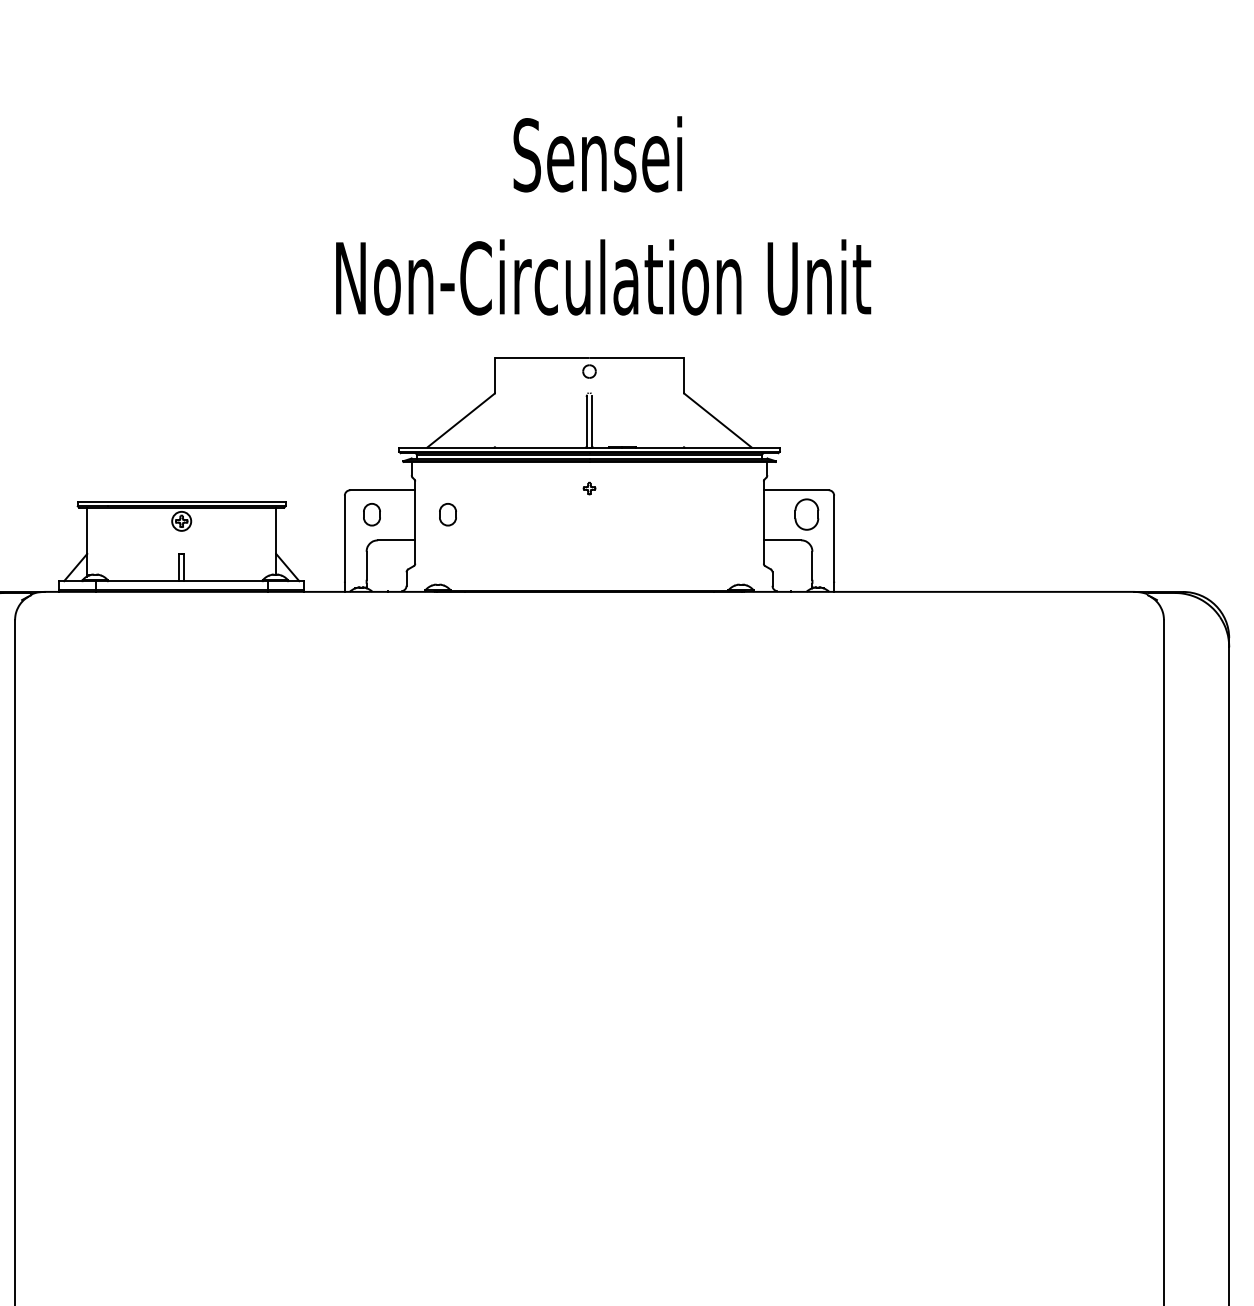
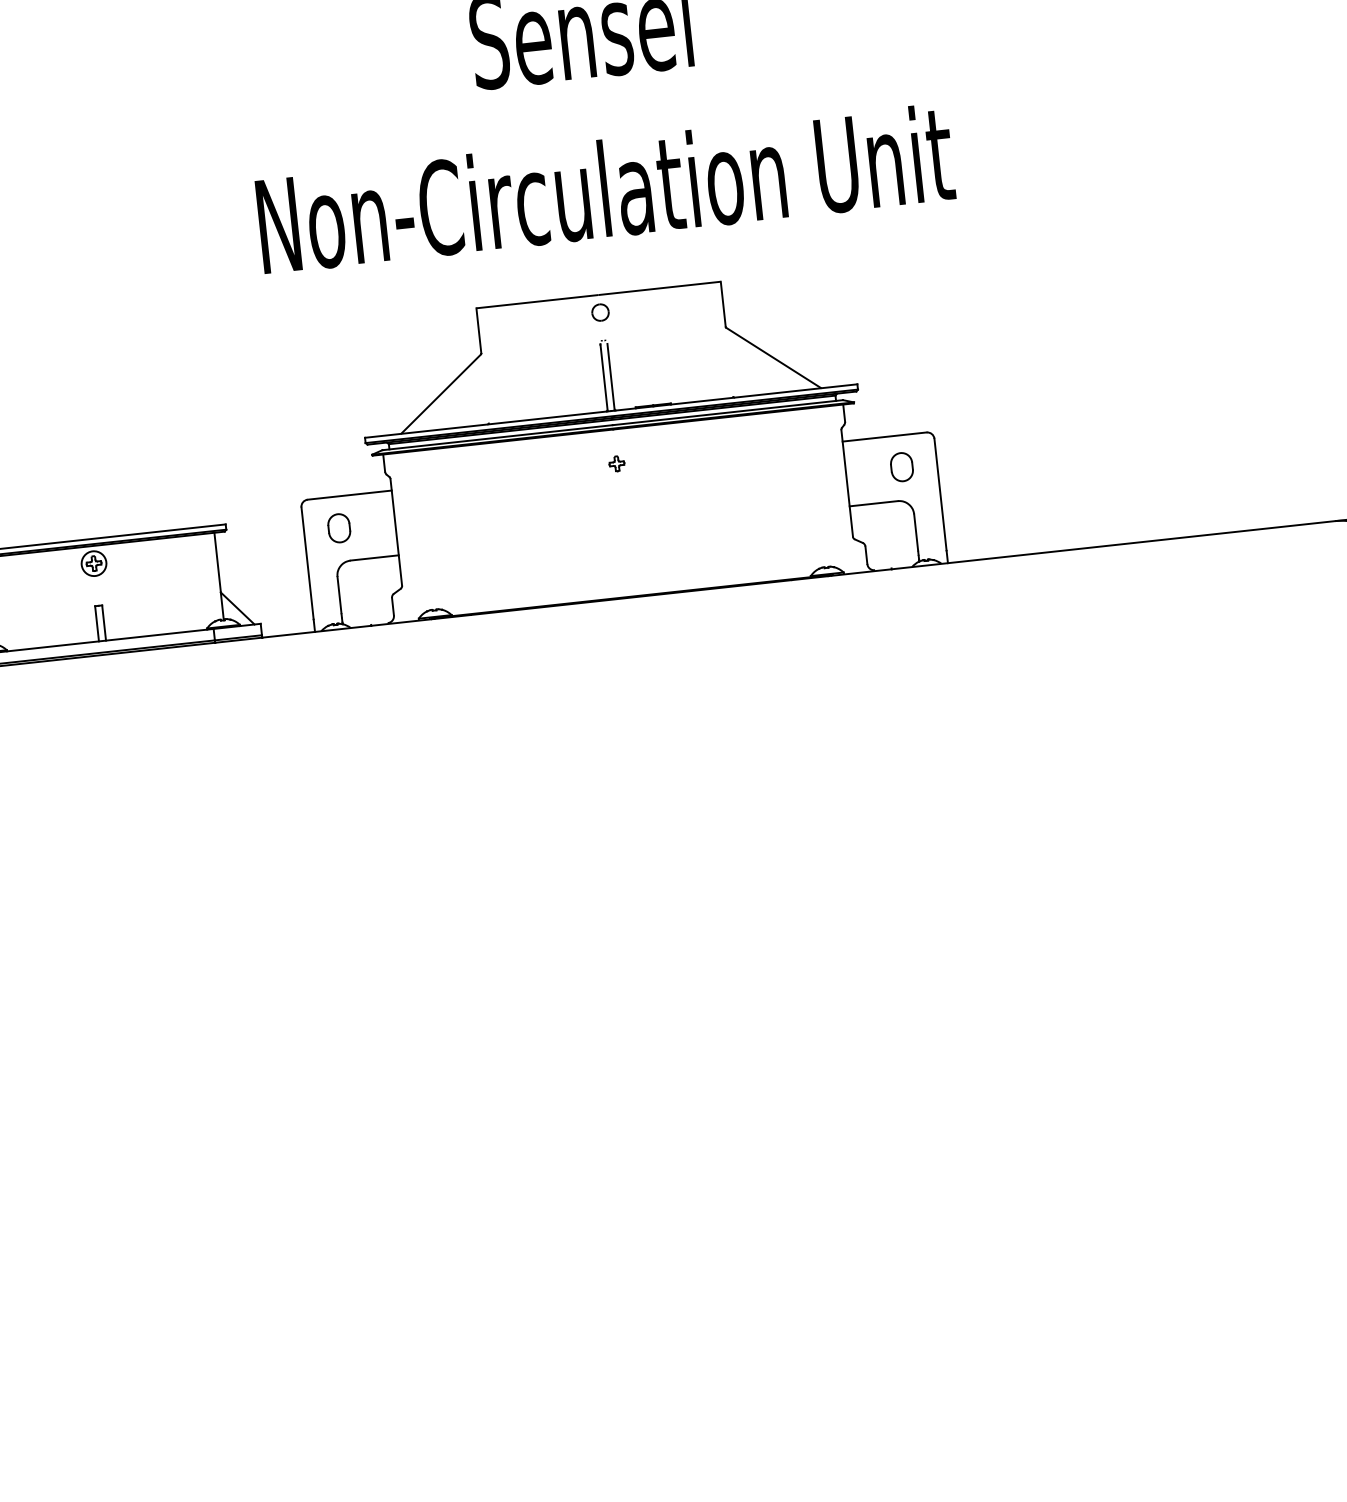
part: (447, 514) -> (436, 517), removed
part: (807, 514) -> (902, 466), size x0.71

